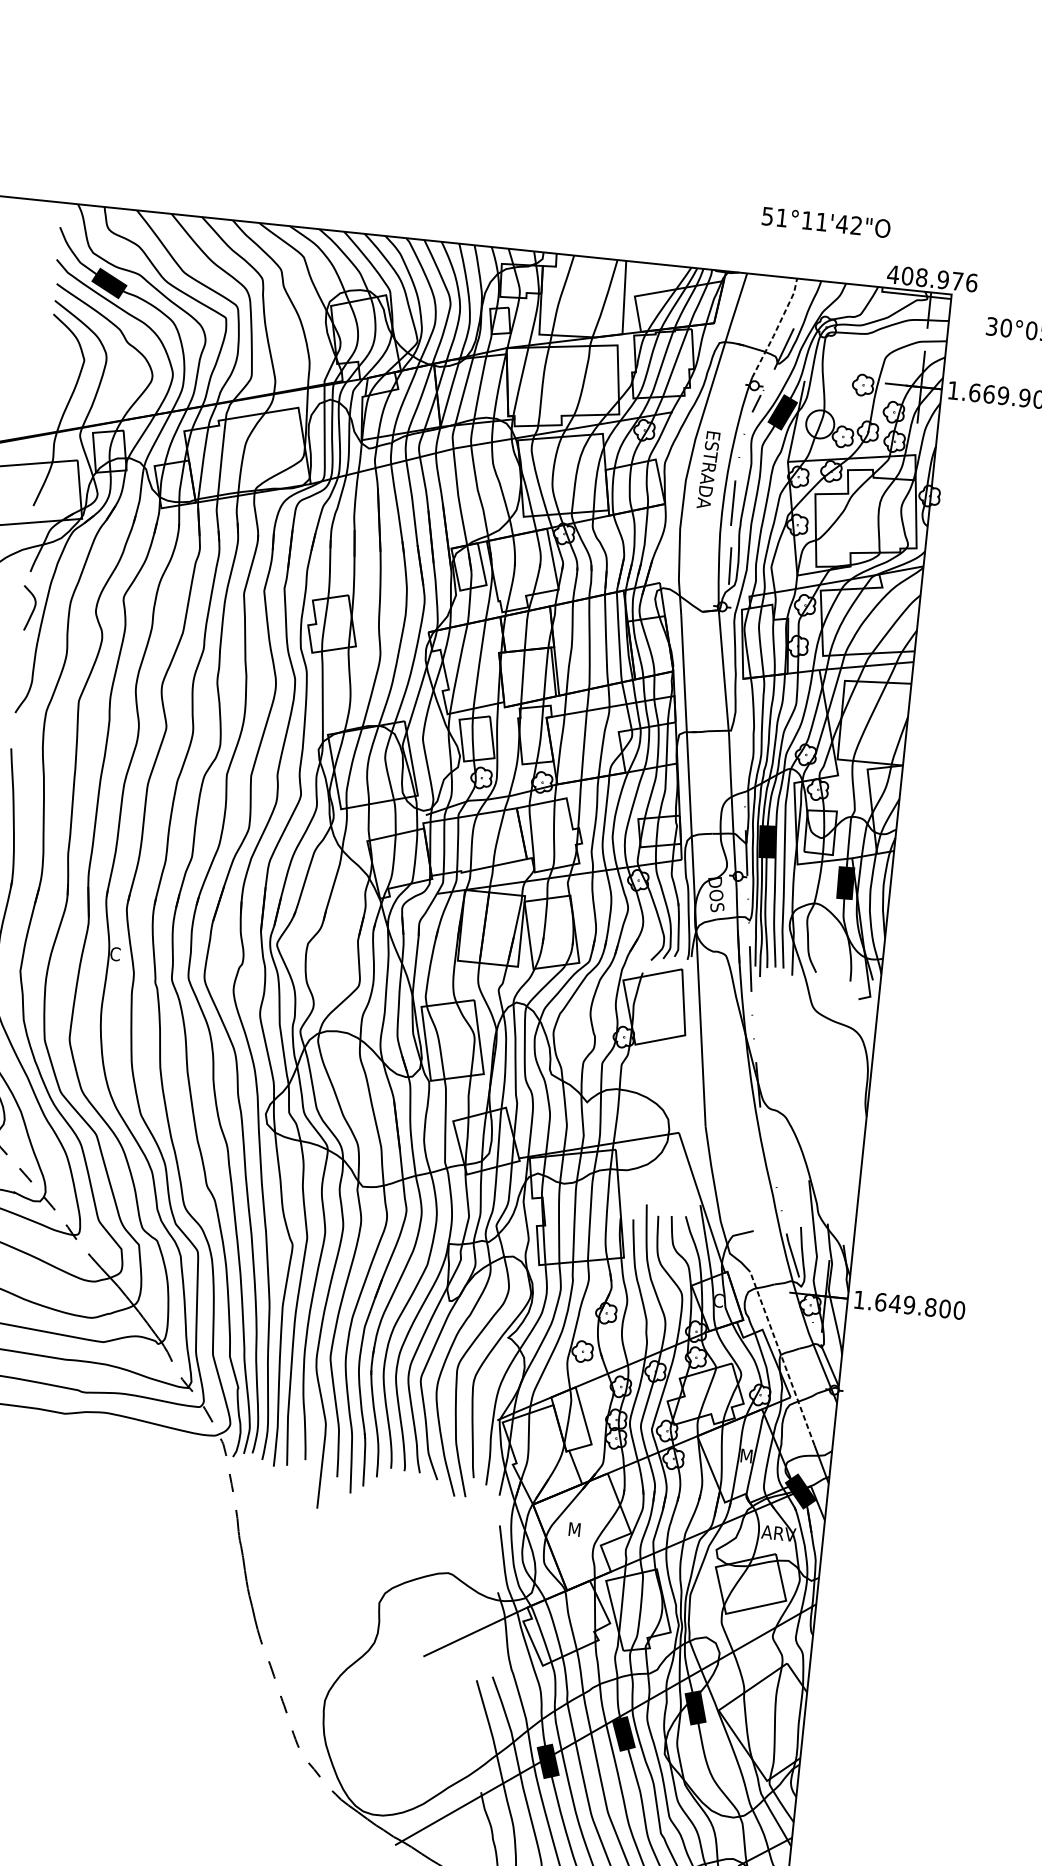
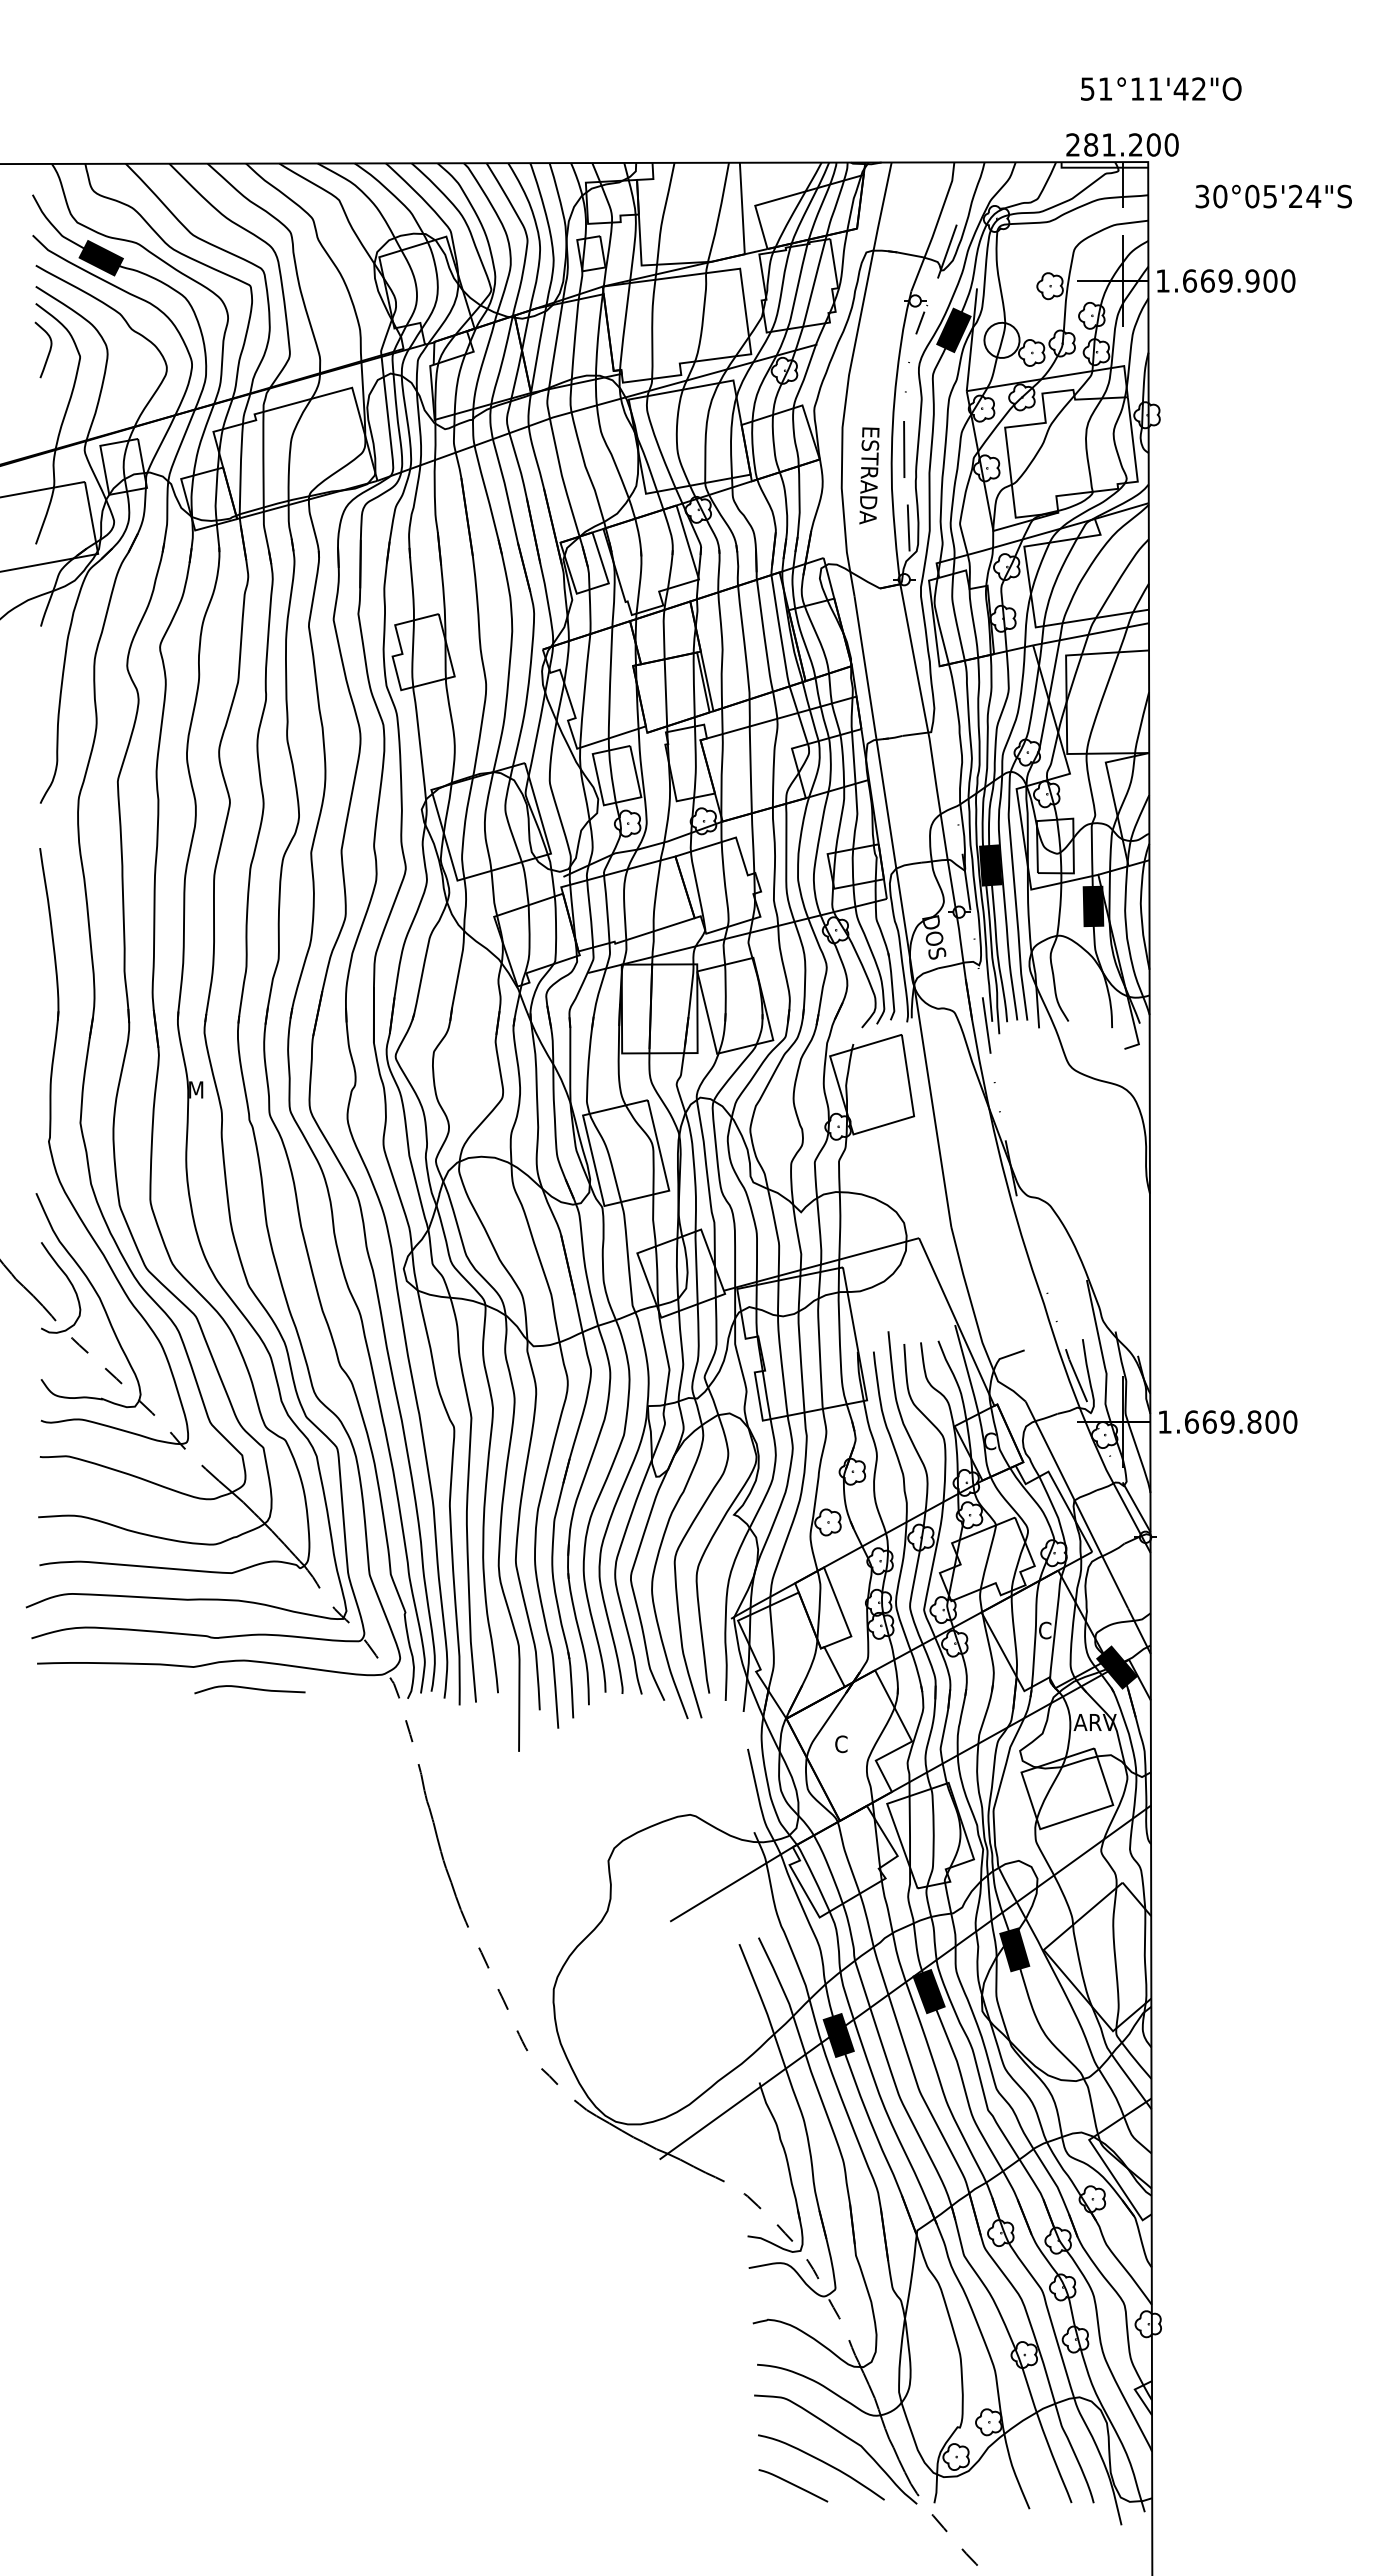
text: (826, 222) -> (1161, 88), moved
text: (931, 278) -> (1121, 144), 408.976 -> 281.200
line: (776, 328) -> (935, 227), dashed -> solid
text: (708, 469) -> (869, 475), moved
curve: (32, 609) -> (48, 351), moved
text: (115, 953) -> (196, 1089), C -> M
text: (895, 1303) -> (1209, 1421), 1.649.800 -> 1.669.800
line: (782, 1358) -> (1076, 1504), dashed -> solid
curve: (107, 1436) -> (249, 1689), added
text: (746, 1456) -> (1045, 1630), M -> C
text: (574, 1529) -> (841, 1744), M -> C

